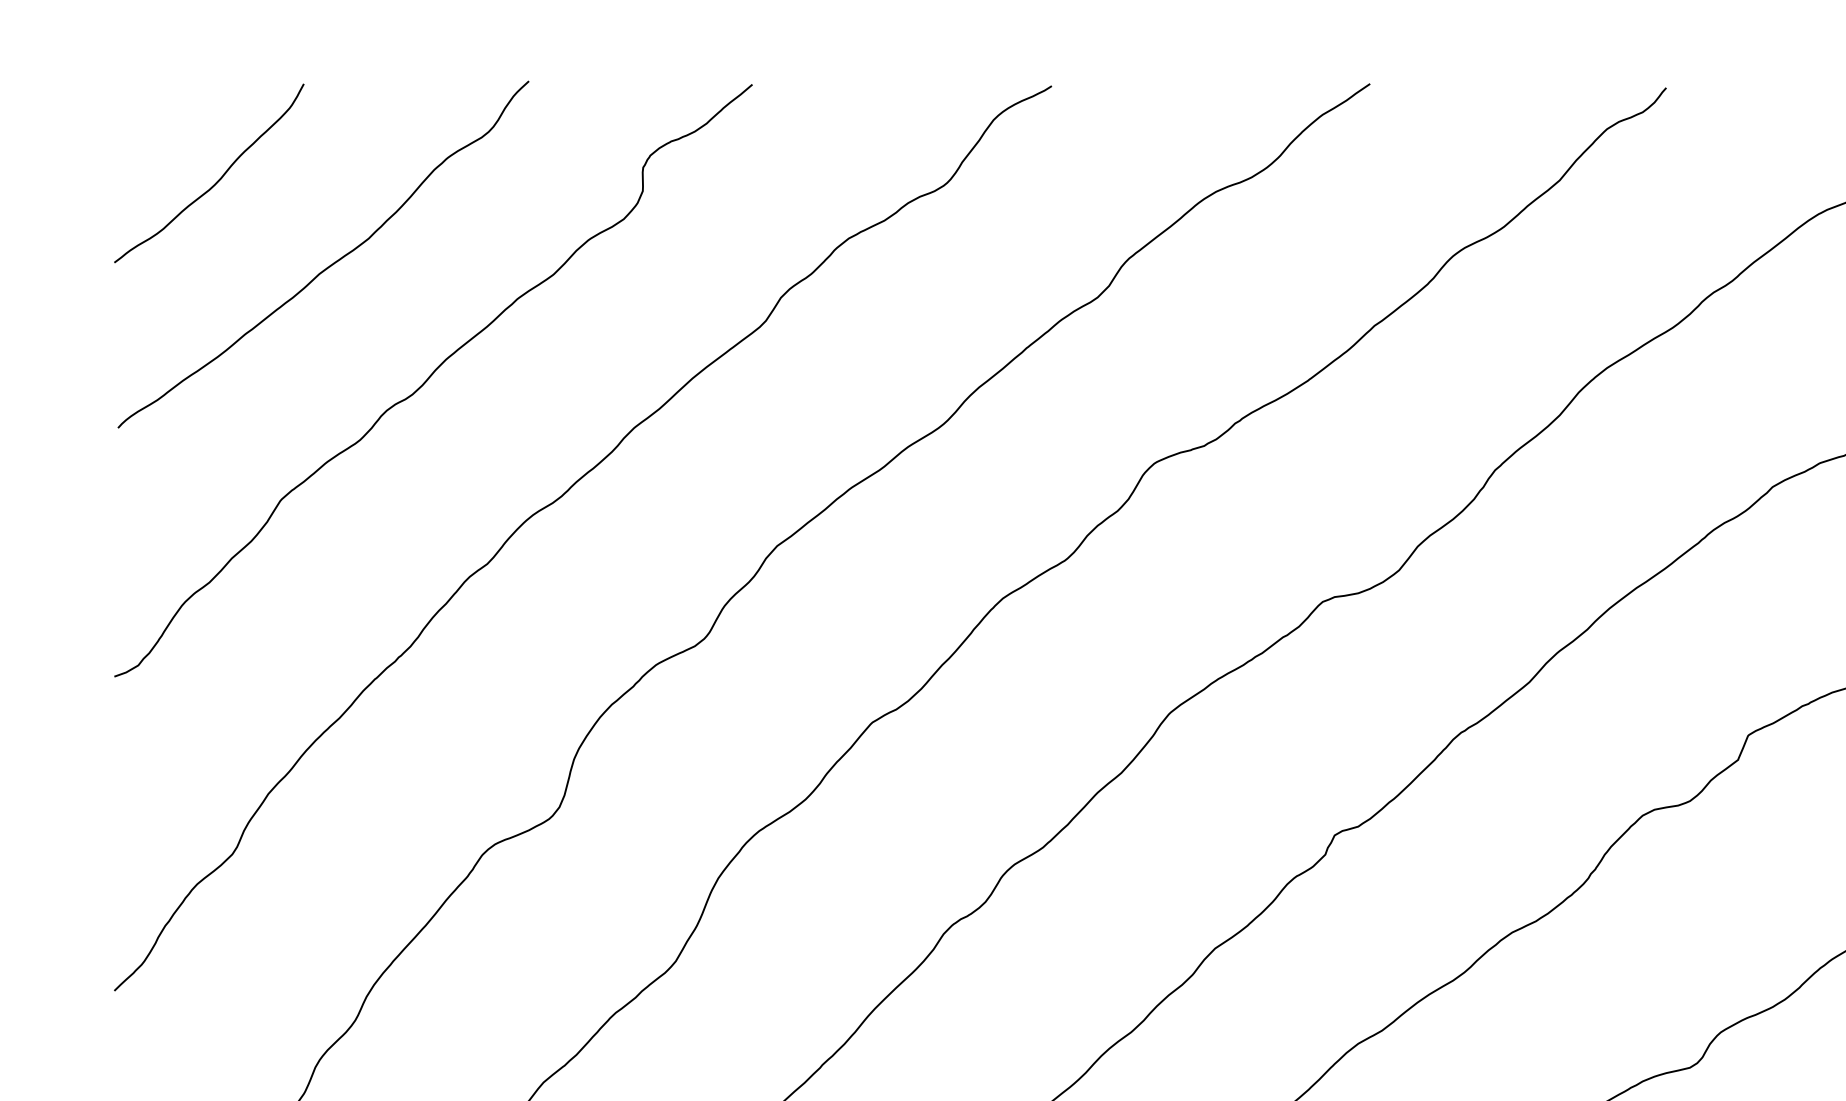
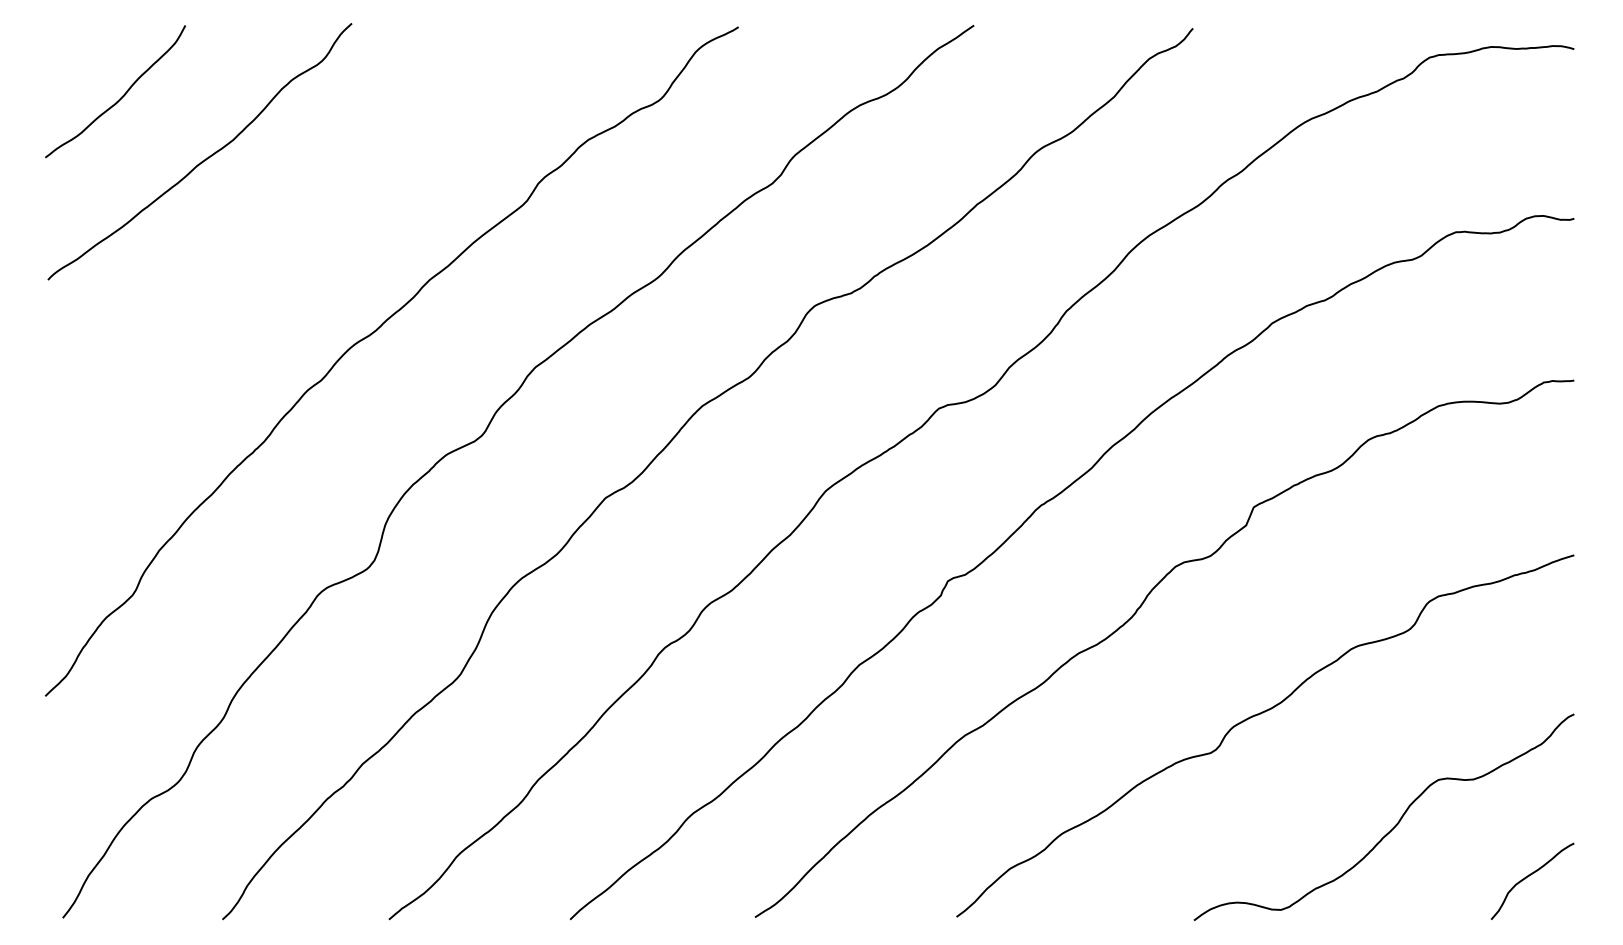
curve: (431, 377) -> (279, 242), removed

